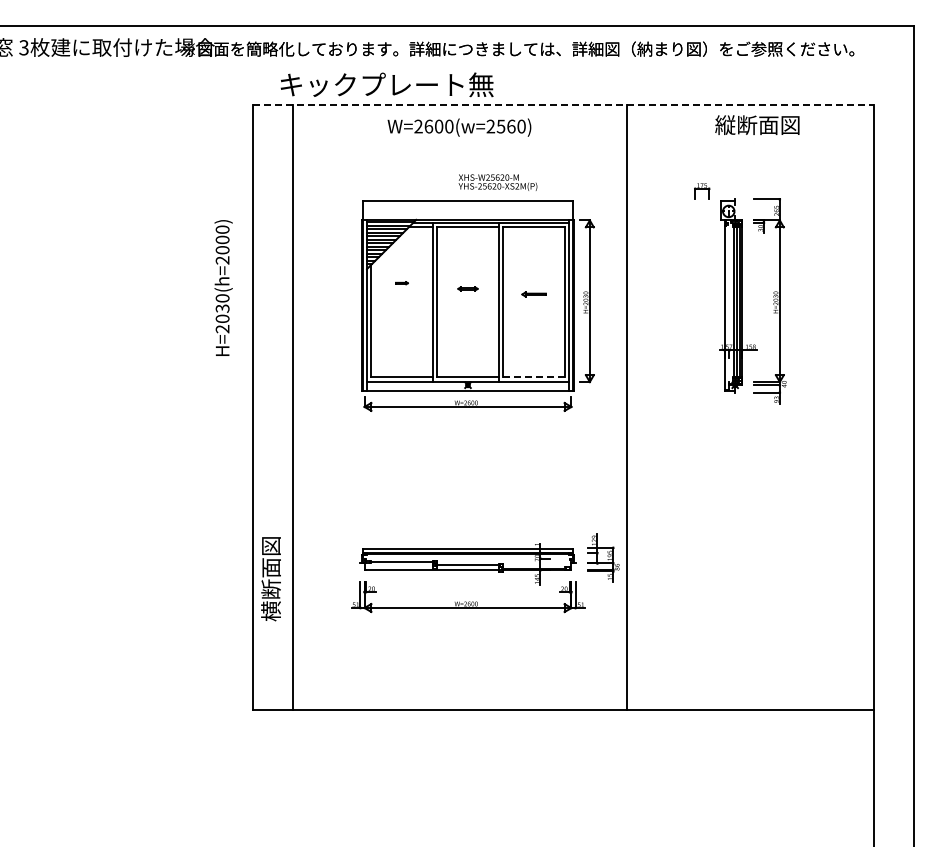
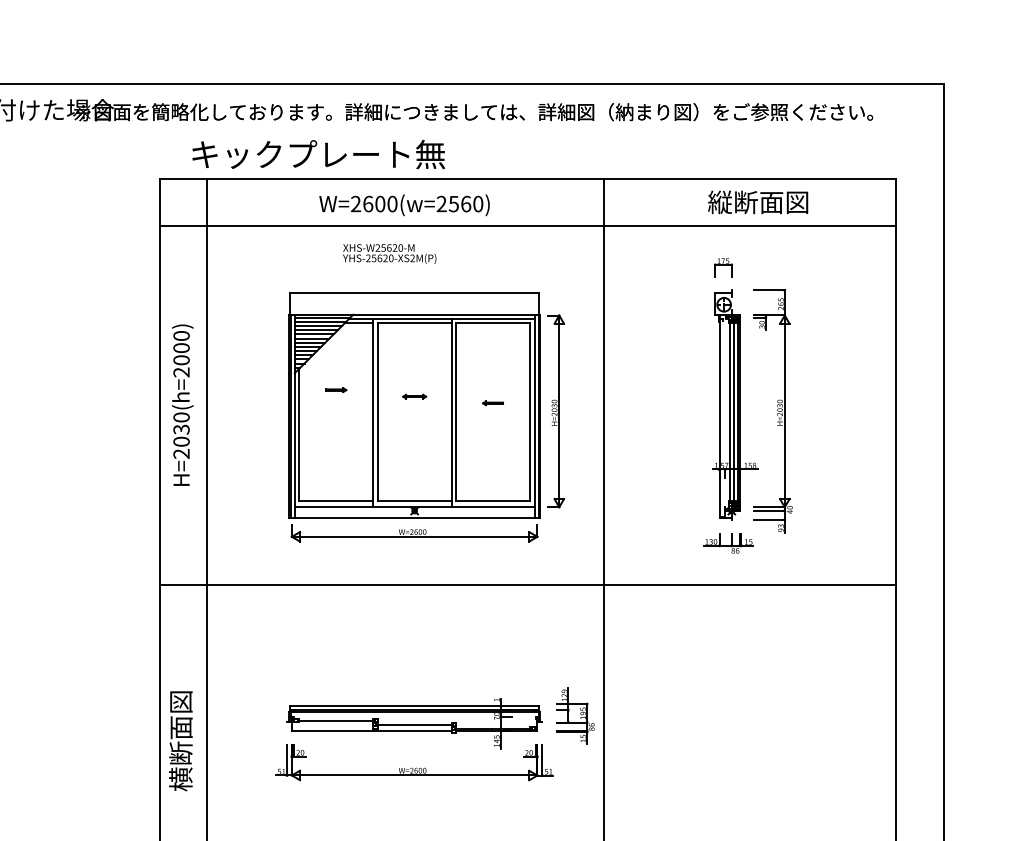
line: (564, 105) -> (529, 179), dashed -> solid
line: (563, 144) -> (527, 225), added
text: (497, 182) -> (389, 253), moved
part: (702, 191) -> (723, 268), moved
part: (401, 282) -> (335, 389), size x1.43
text: (223, 287) -> (182, 404), moved
part: (533, 294) -> (492, 403), size x0.71
line: (534, 376) -> (493, 500), dashed -> solid
part: (732, 412) -> (728, 543), added
line: (563, 447) -> (527, 584), added

